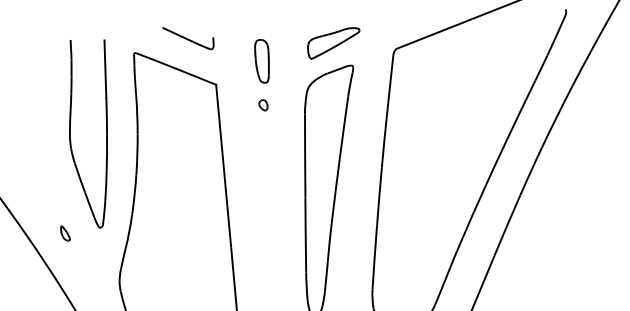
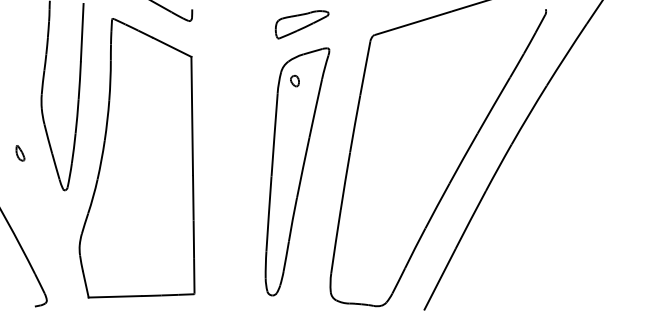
part: (333, 43) -> (301, 24), moved
part: (262, 60) -> (239, 36), removed
part: (263, 105) -> (294, 81), moved
part: (65, 233) -> (20, 153), moved

